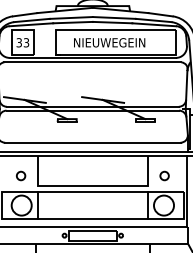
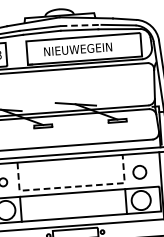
line: (115, 17) -> (81, 24), solid -> dashed
circle: (164, 175) -> (139, 171), size x1.6
line: (93, 186) -> (72, 187), solid -> dashed

